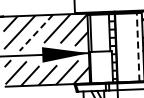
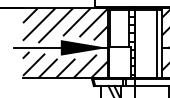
line: (36, 32) -> (55, 25), dashed -> solid
line: (137, 46) -> (156, 43), dashed -> solid

